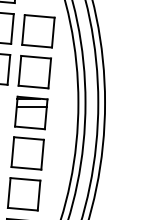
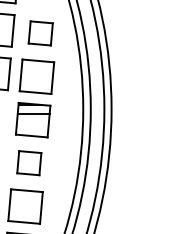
part: (38, 31) -> (40, 33), size x0.7
part: (27, 153) -> (29, 163), size x0.7

